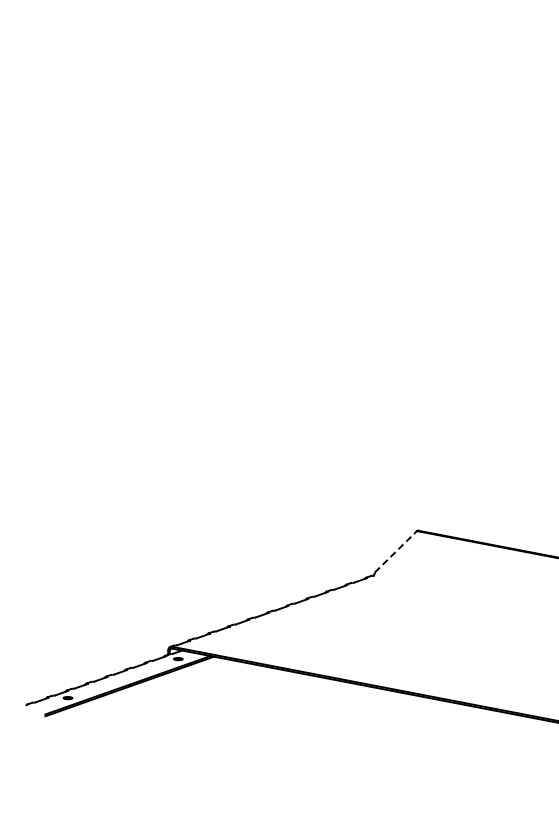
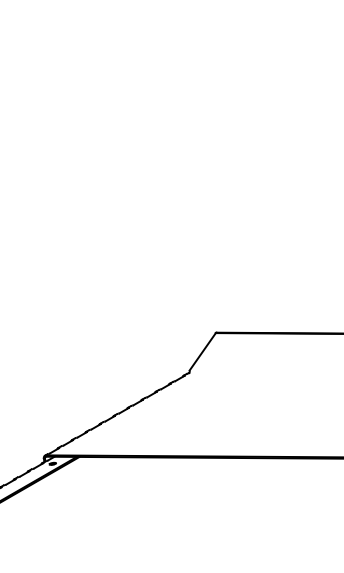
line: (395, 551) -> (202, 351), dashed -> solid

